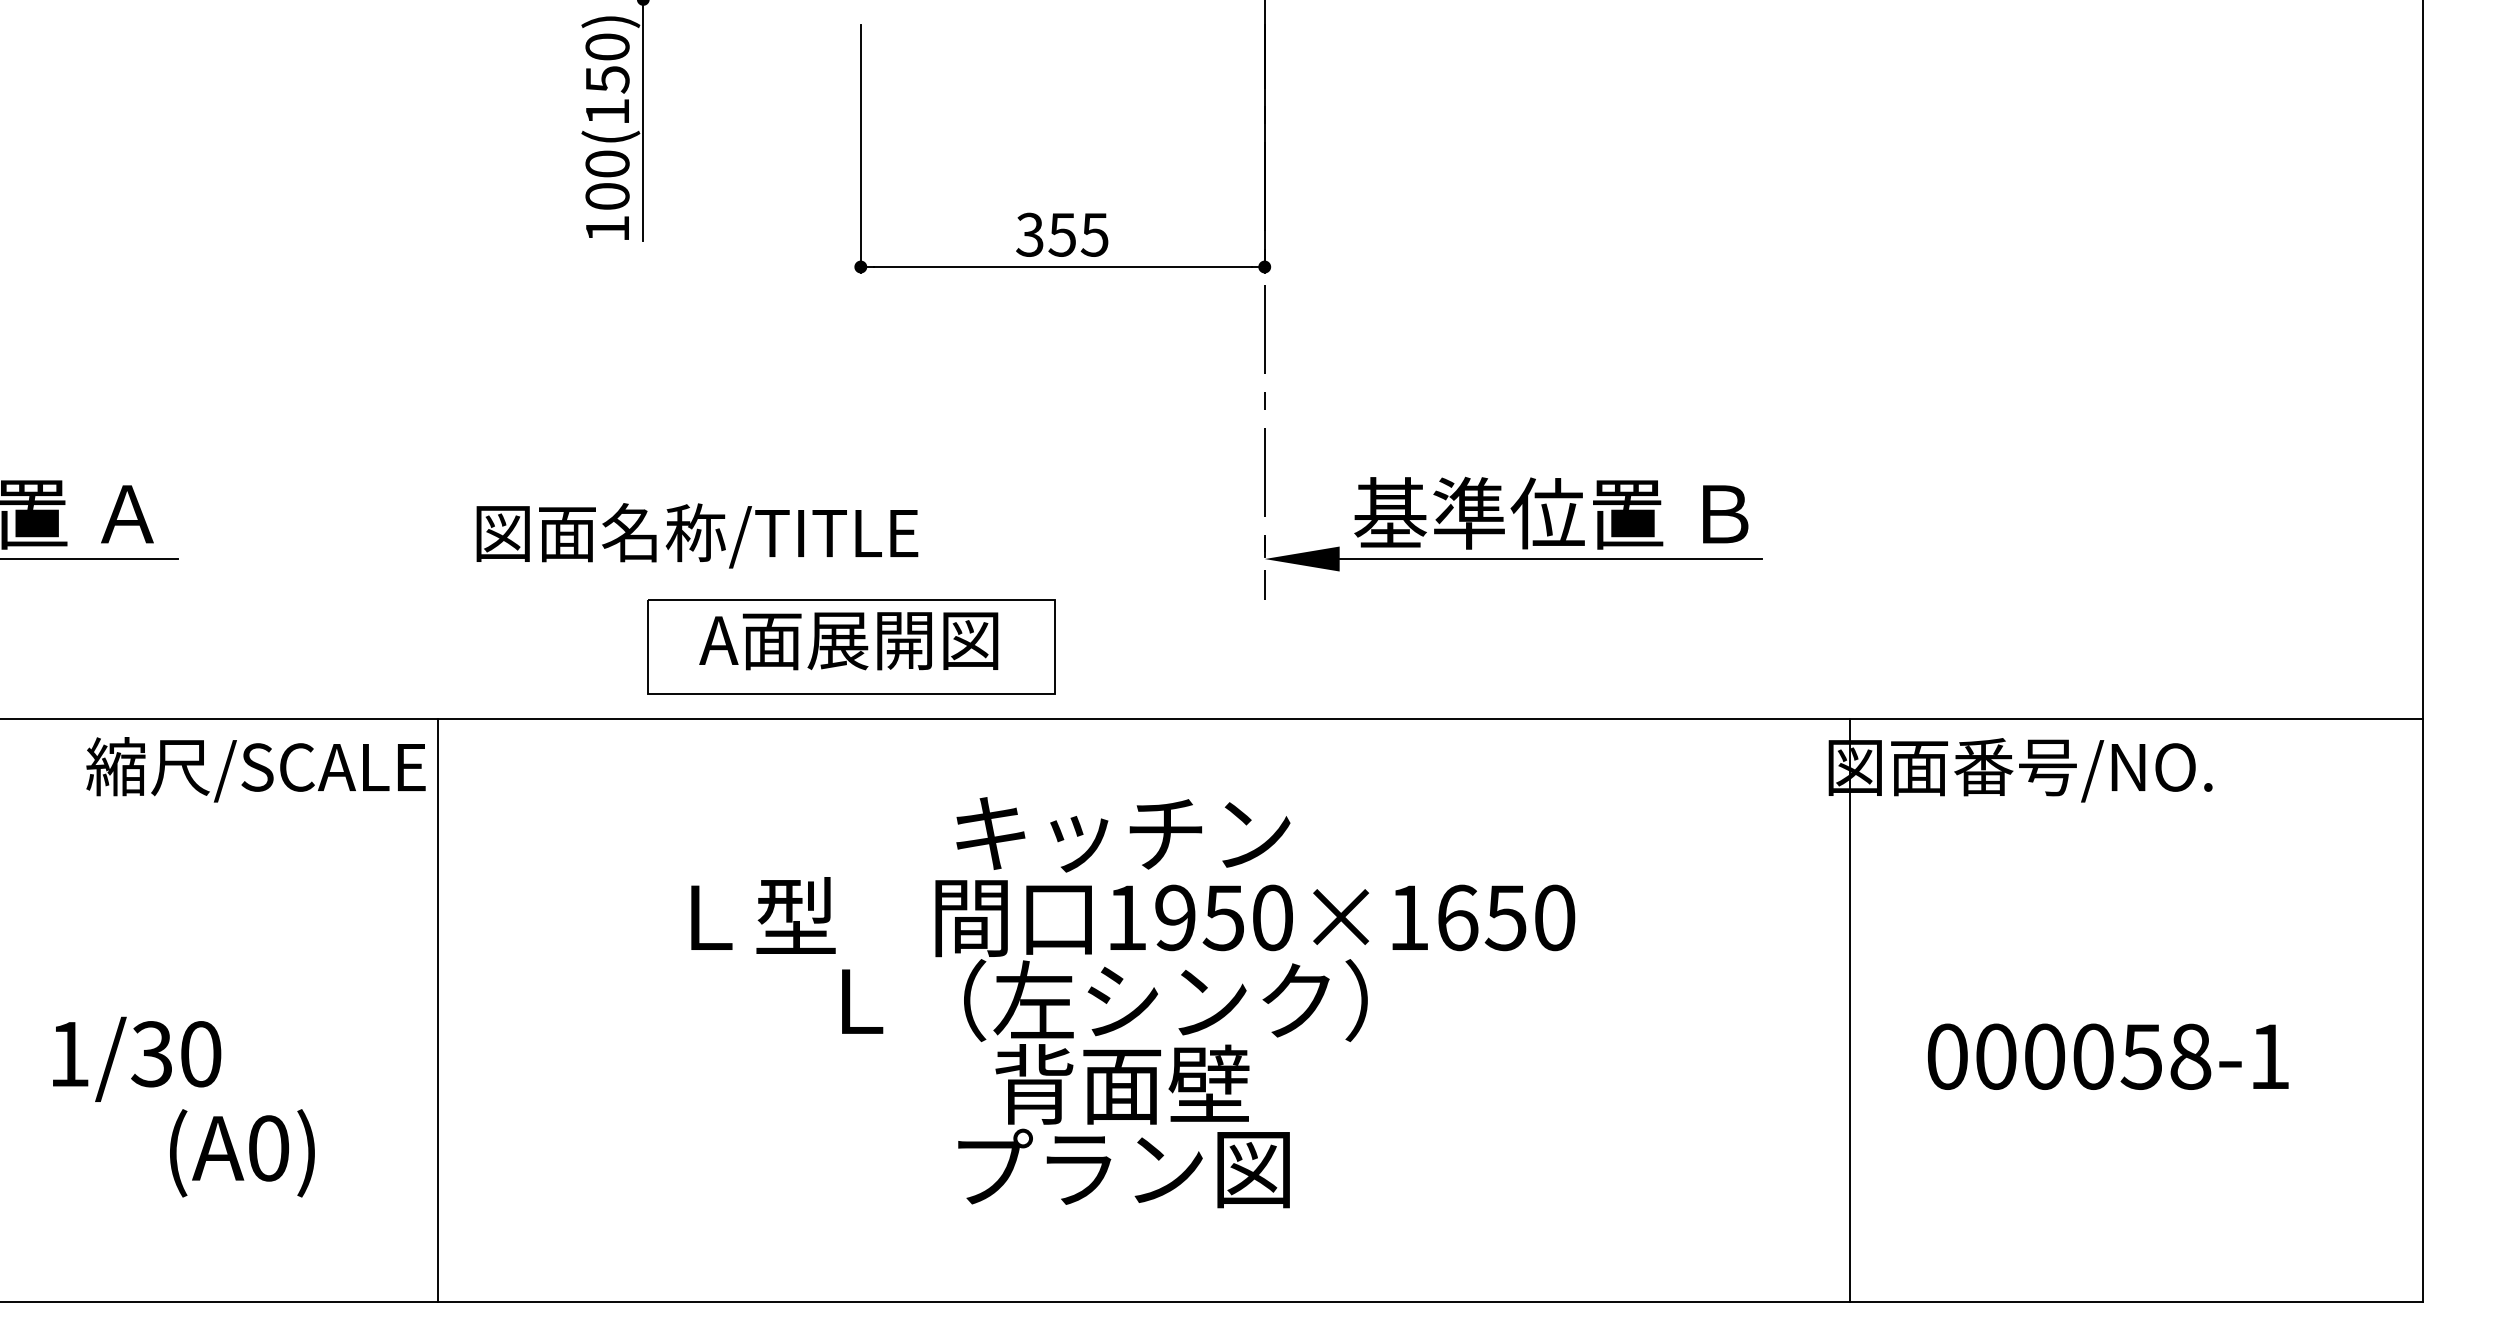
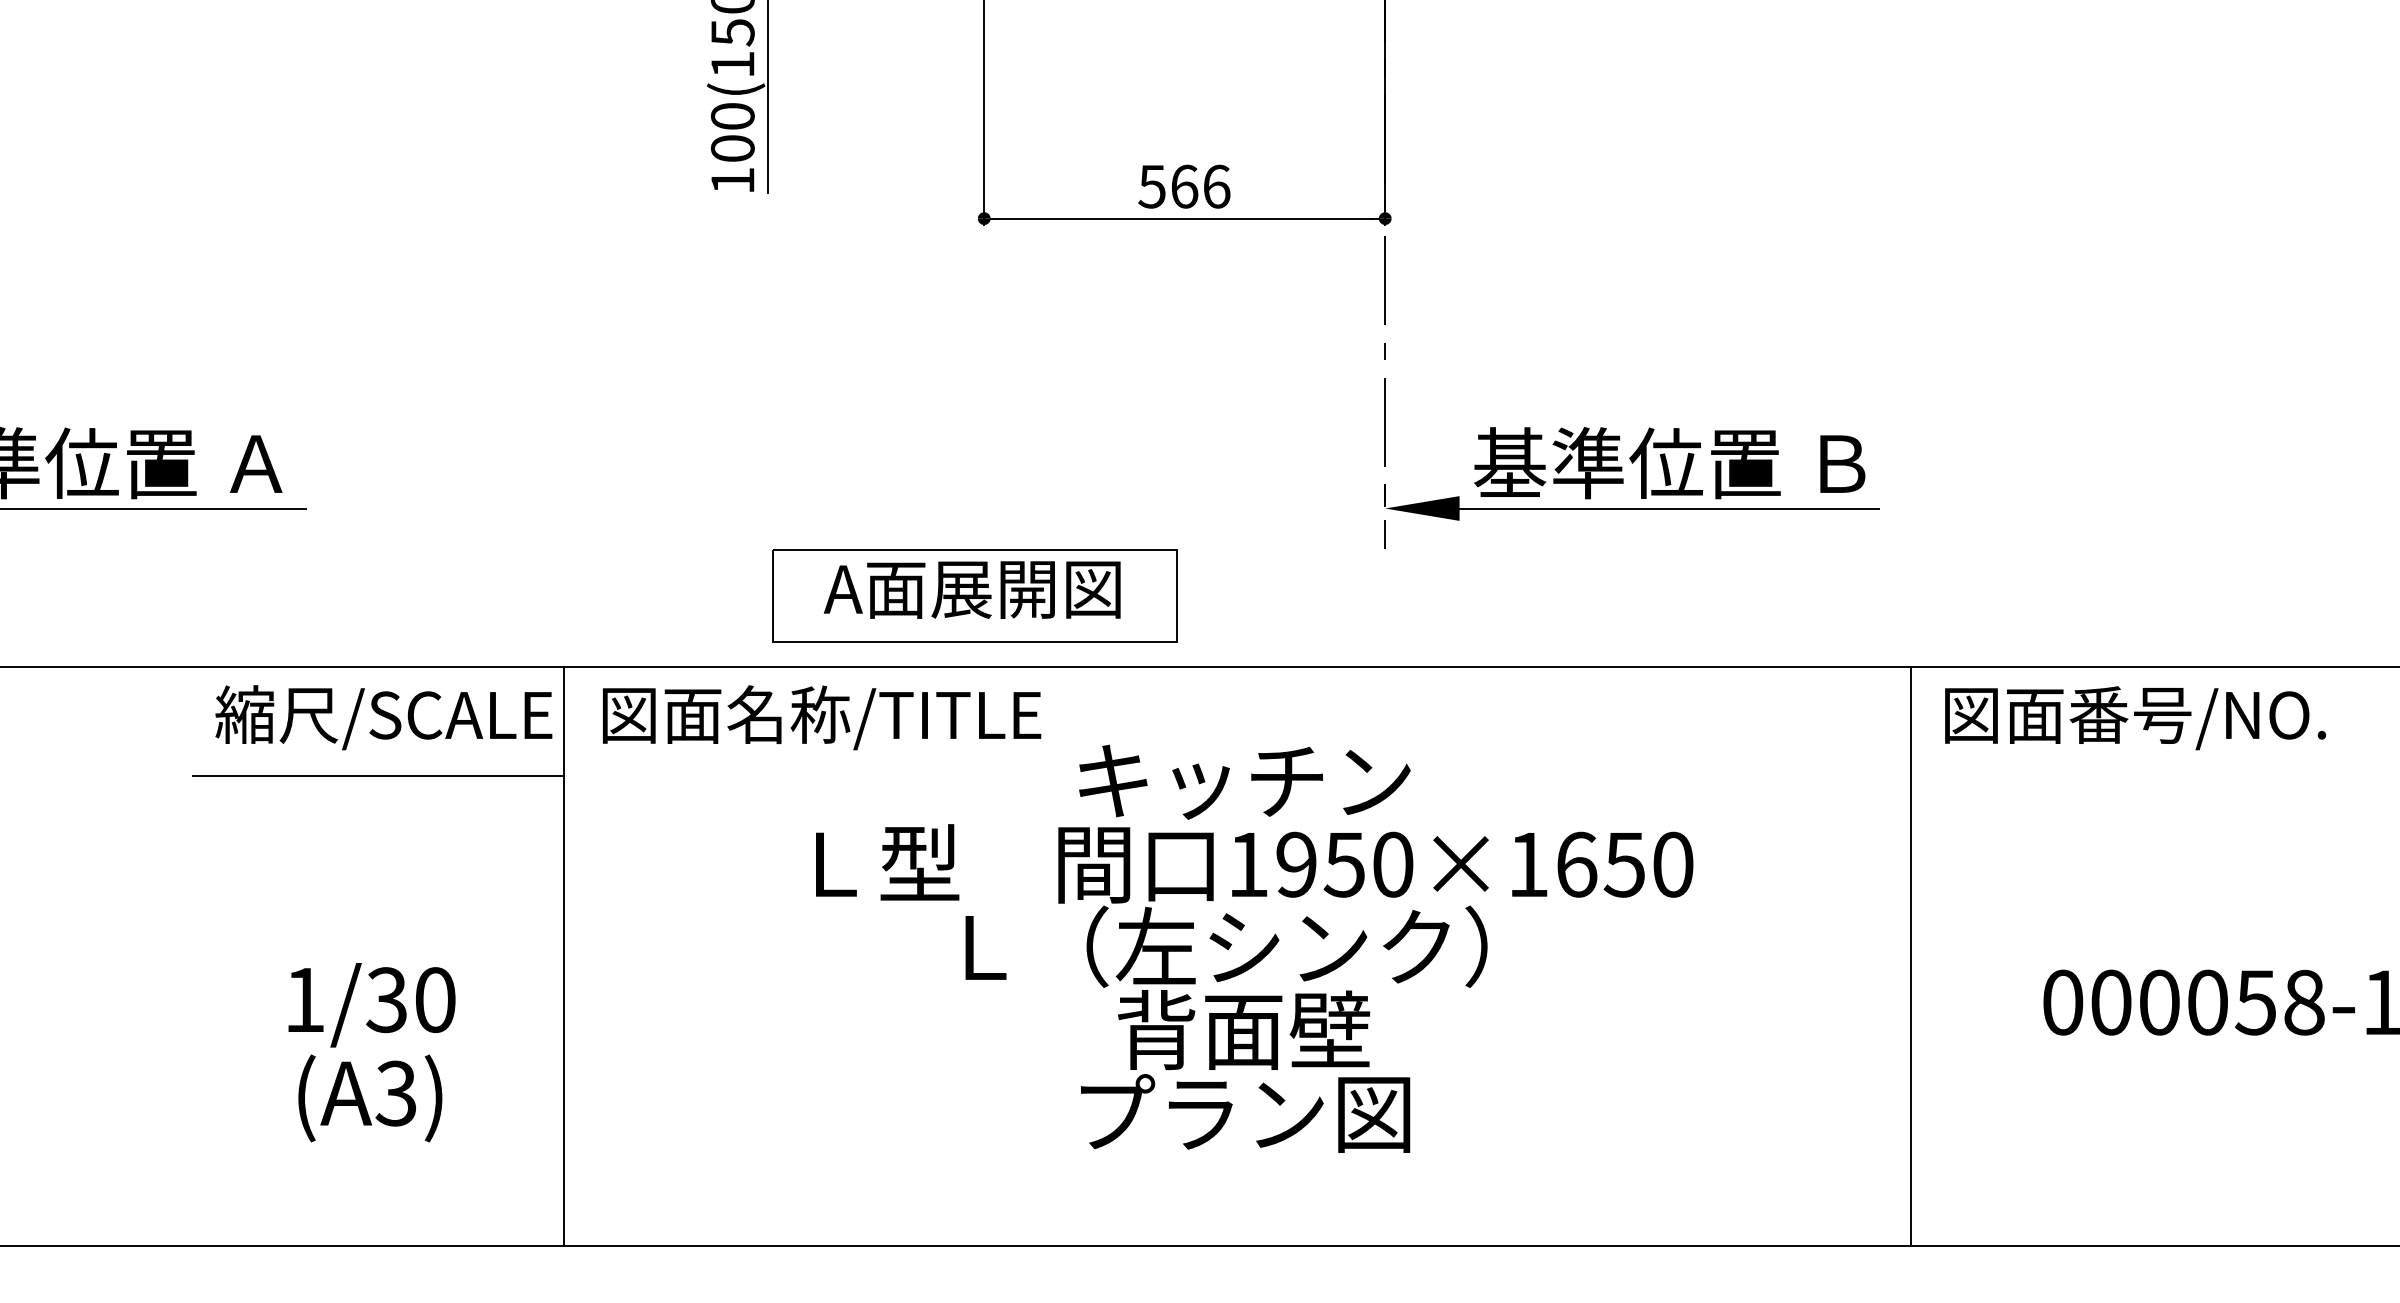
text: (1062, 234) -> (1184, 186), 355 -> 566
text: (697, 535) -> (822, 717), moved
line: (250, 828) -> (378, 776), added
line: (1849, 1009) -> (1911, 955), moved
text: (137, 1058) -> (372, 1004), moved
text: (268, 1148) -> (396, 1093), (A0) -> (A3)

